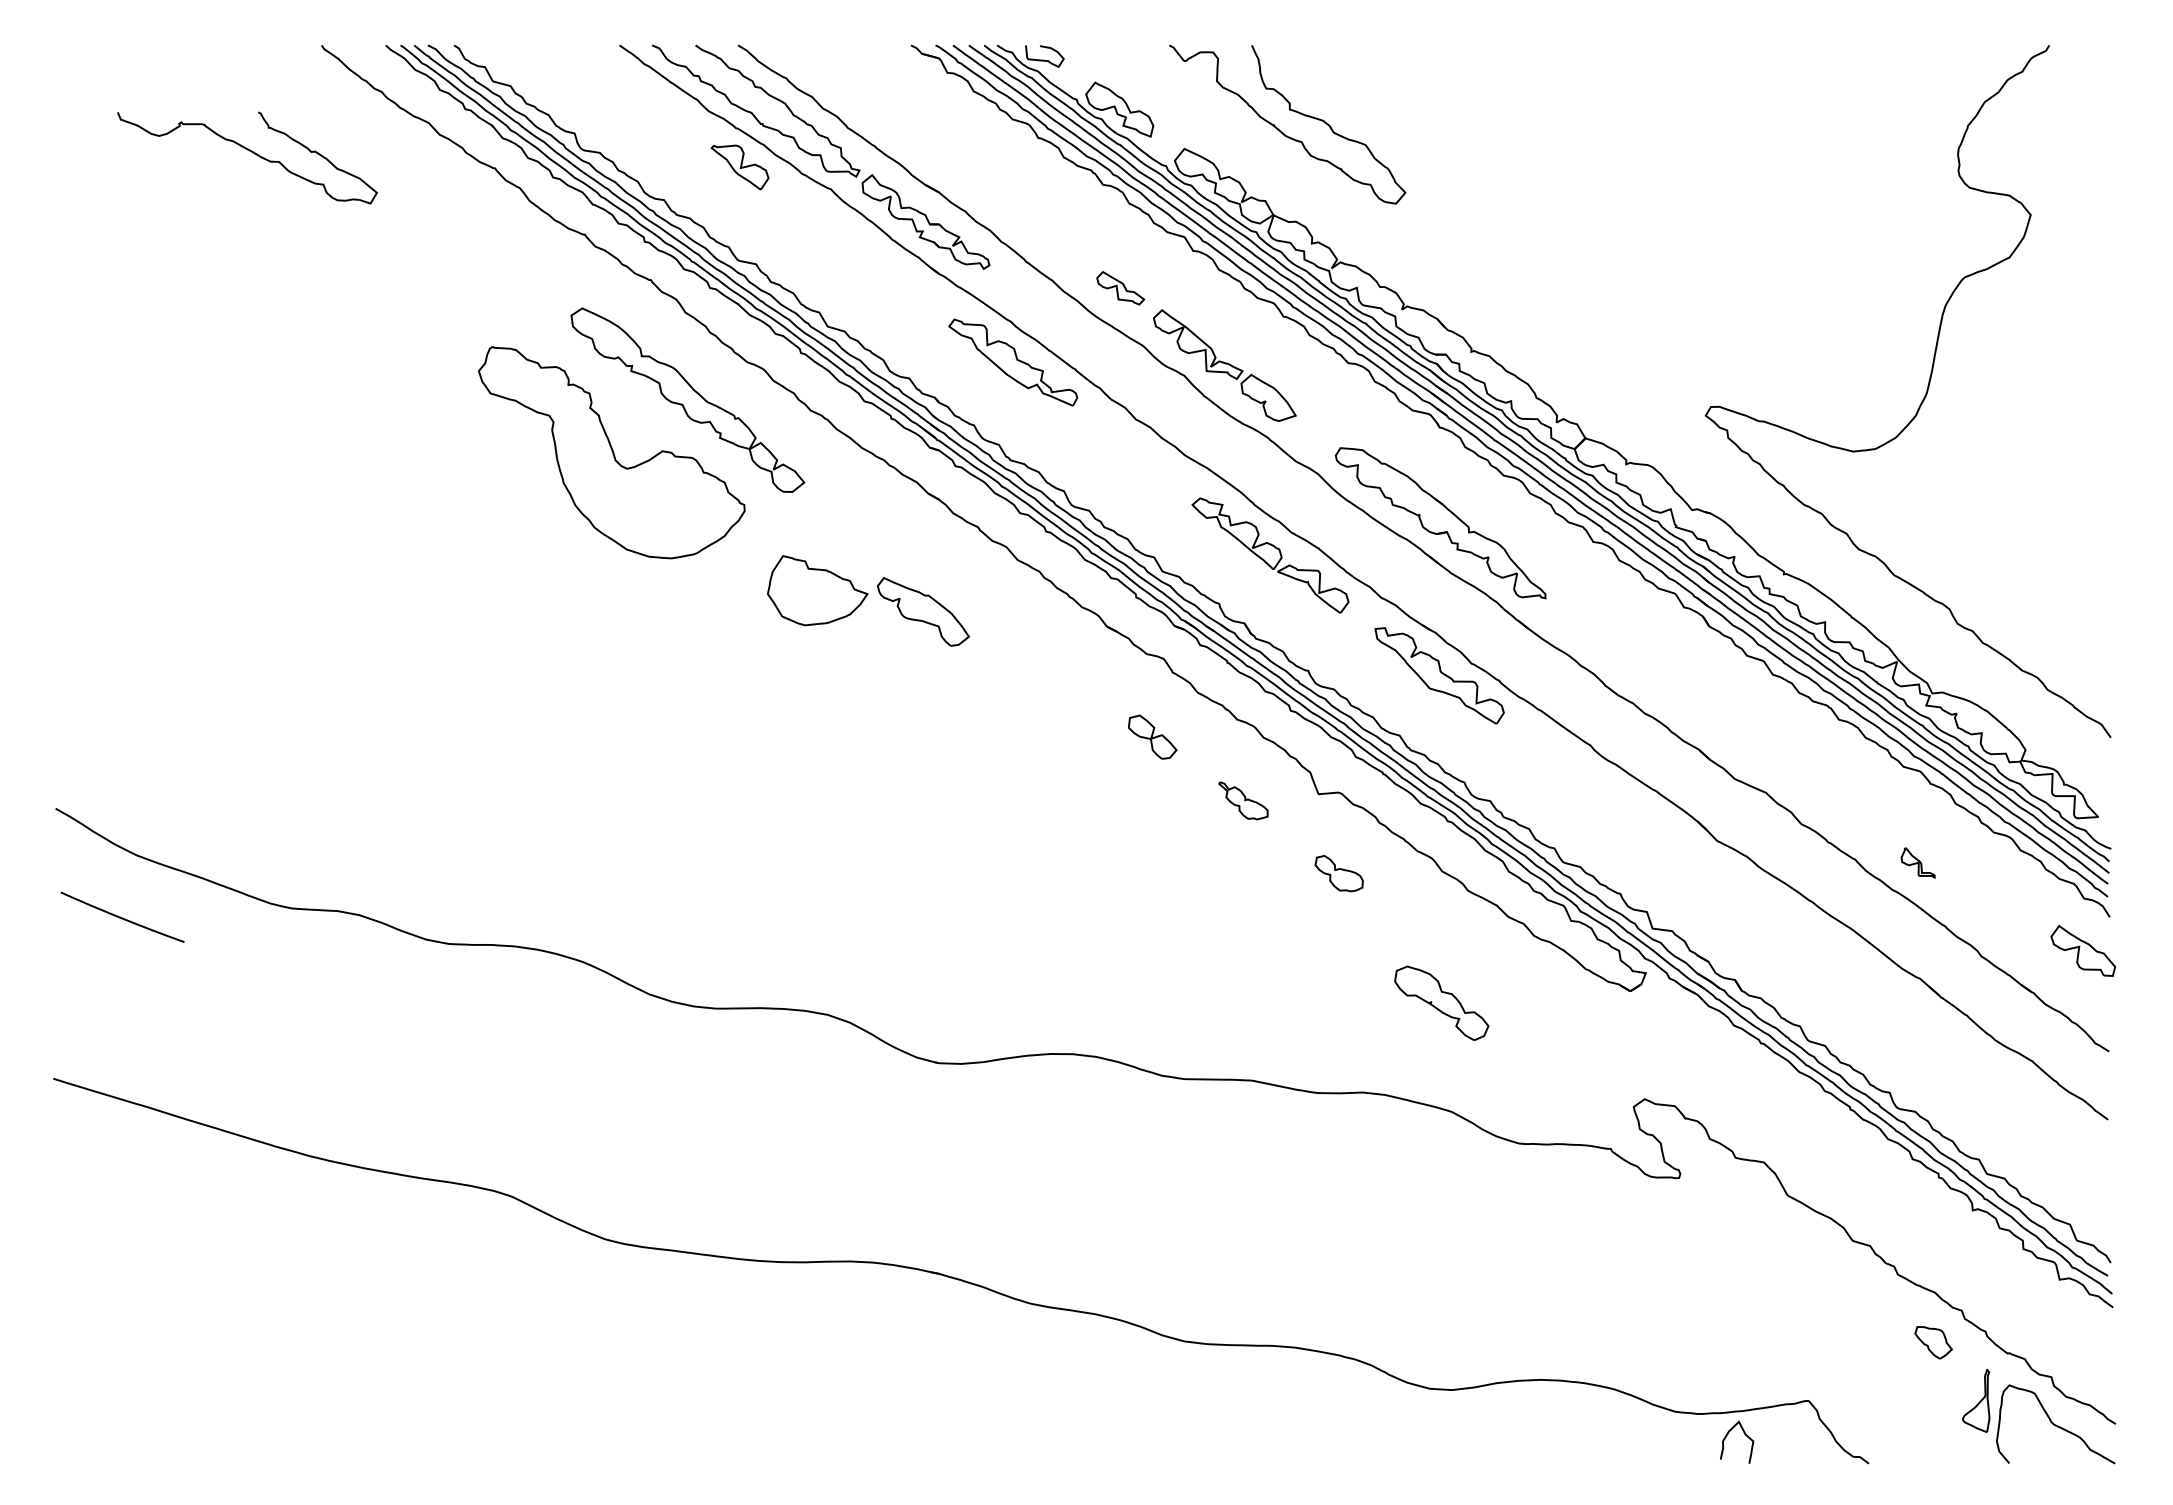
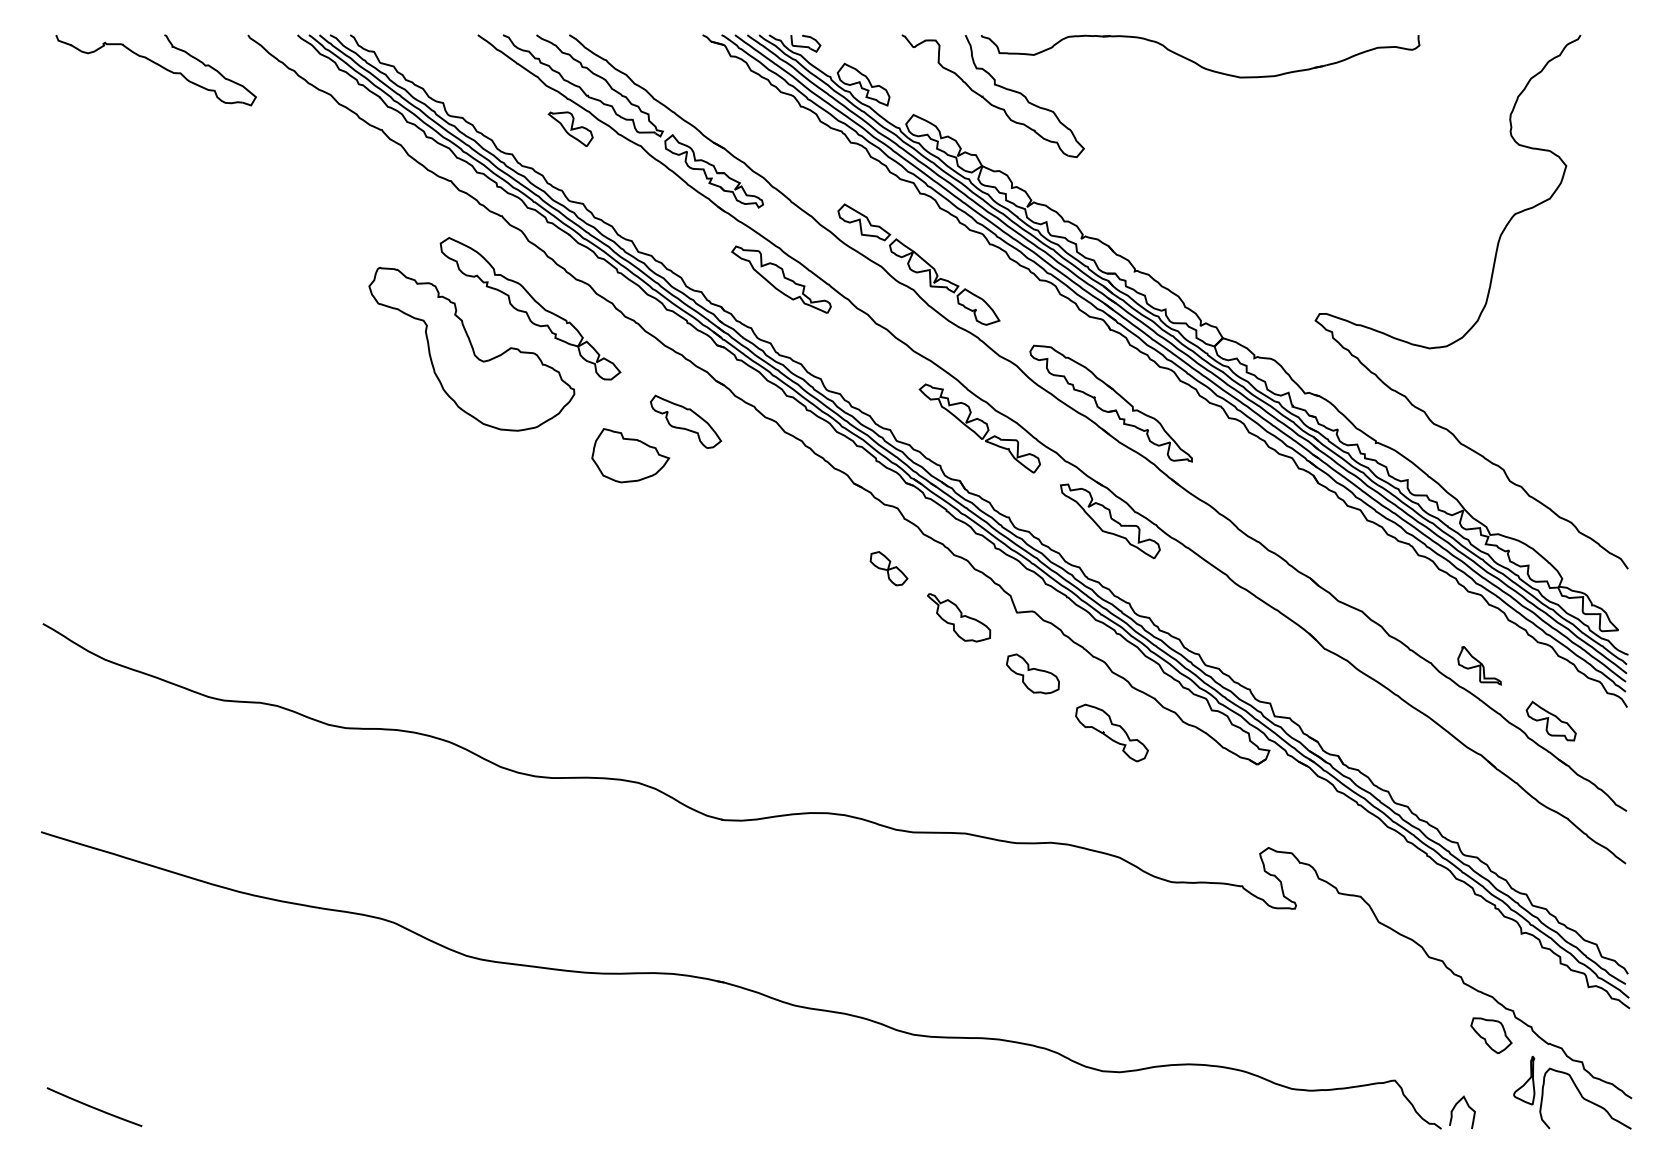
part: (1550, 80) -> (1195, 62), added
part: (249, 151) -> (157, 65), moved
part: (1120, 288) -> (864, 222), size x1.43
part: (923, 611) -> (686, 421), moved
part: (1243, 800) -> (959, 617), size x1.67
part: (1917, 862) -> (1478, 665), size x1.67
part: (1338, 873) -> (1032, 673), size x1.43
curve: (122, 917) -> (94, 1107), moved
part: (2082, 950) -> (1550, 720), moved
part: (1441, 1002) -> (1111, 732), moved
part: (1933, 1342) -> (1491, 1035), size x1.43
curve: (1744, 1434) -> (1468, 1106), moved

